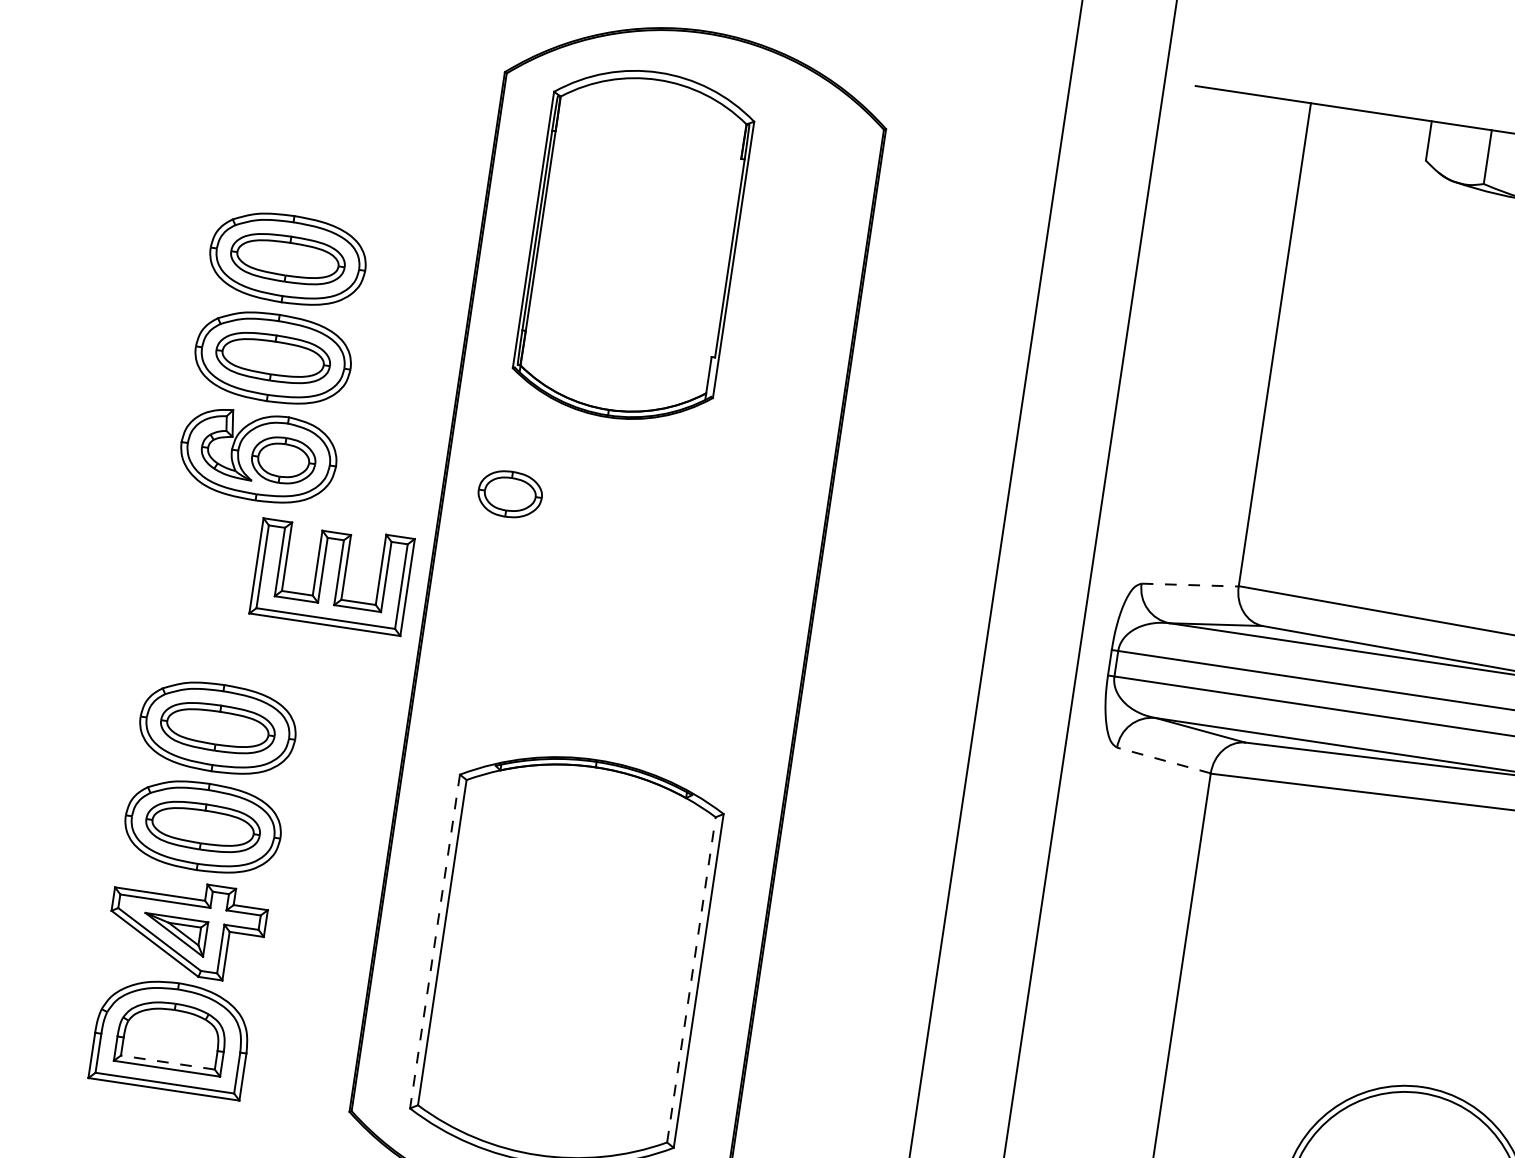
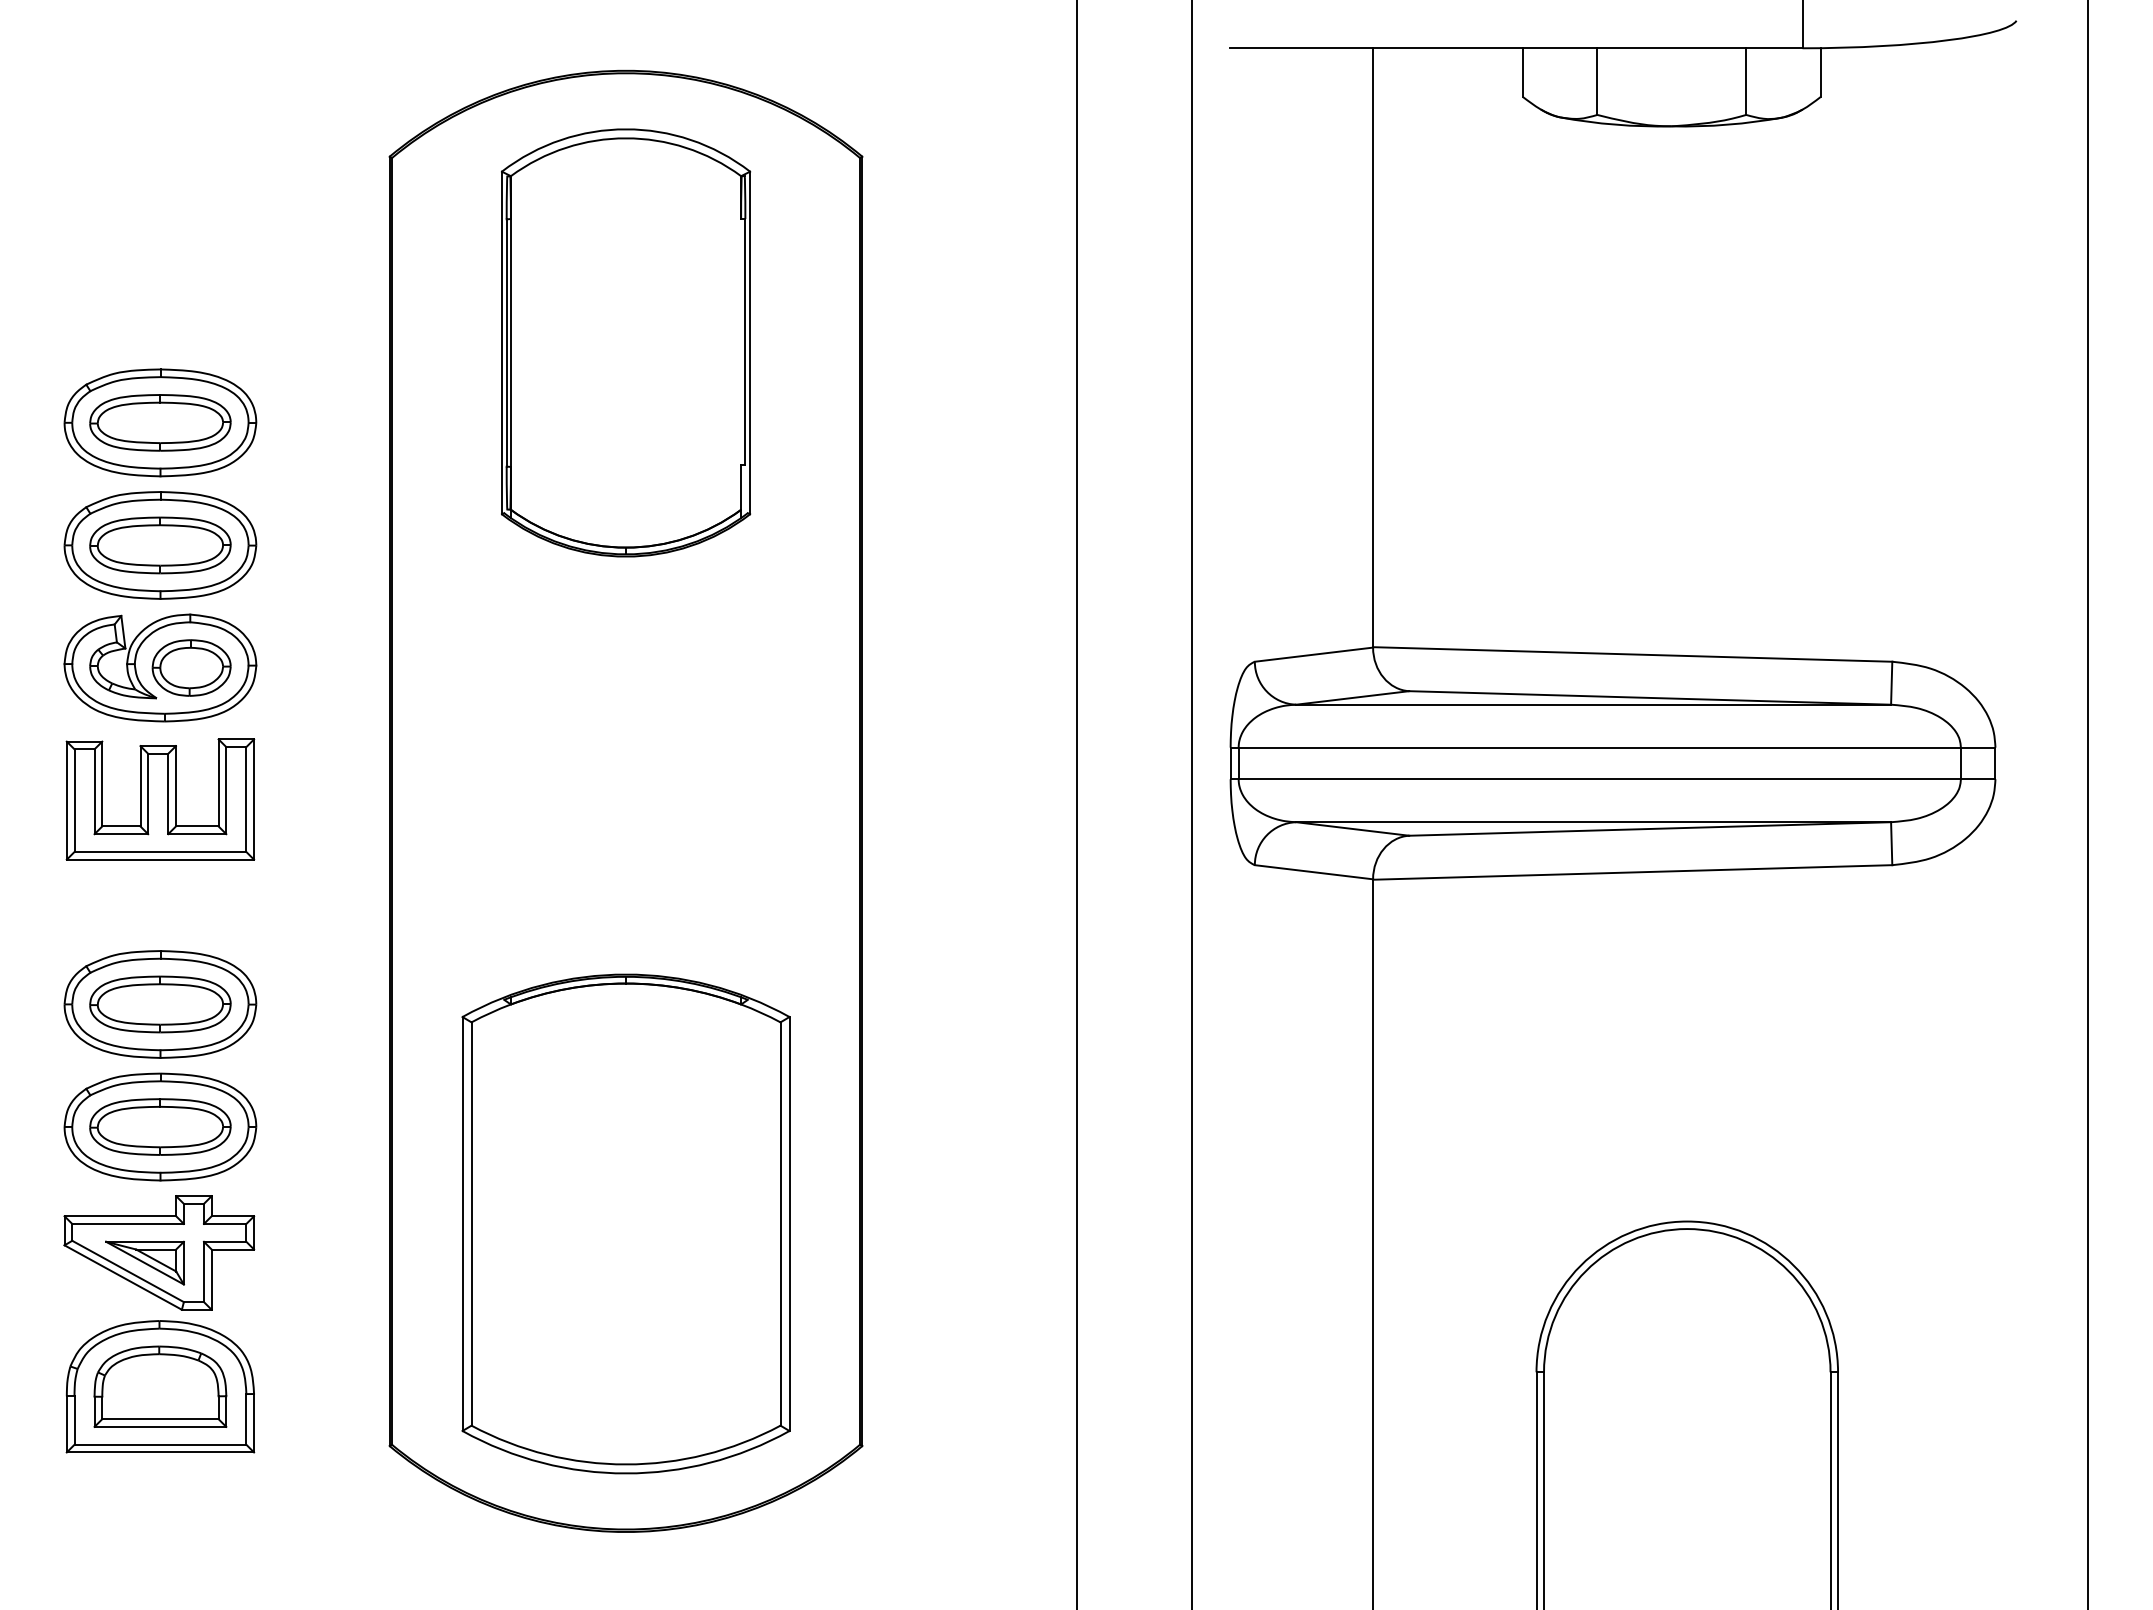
part: (633, 244) -> (626, 342), moved
part: (510, 494) -> (472, 667), removed
part: (332, 576) -> (160, 799), moved
line: (1189, 584) -> (1313, 654), dashed -> solid
line: (1163, 760) -> (1313, 872), dashed -> solid
line: (434, 941) -> (462, 1224), dashed -> solid
line: (691, 980) -> (780, 1224), dashed -> solid
line: (167, 1062) -> (159, 1419), dashed -> solid

